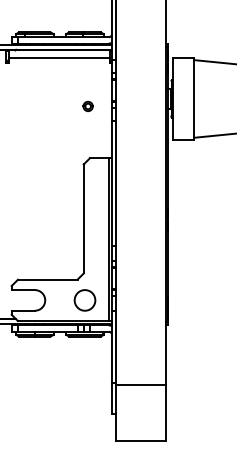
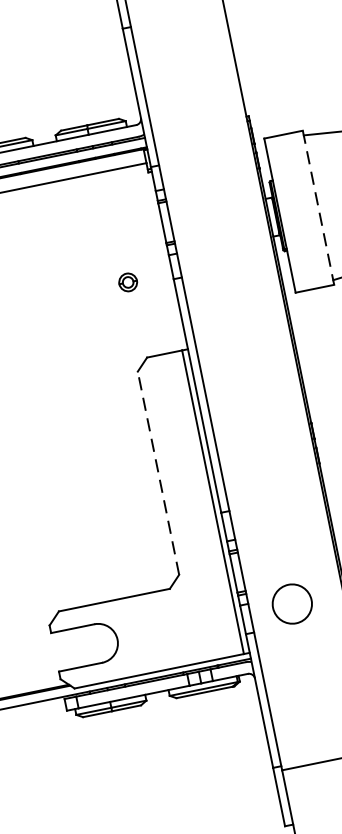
line: (194, 99) -> (319, 208), solid -> dashed
part: (87, 105) -> (126, 280), moved
line: (83, 218) -> (157, 472), solid -> dashed
circle: (84, 300) -> (291, 604), moved

